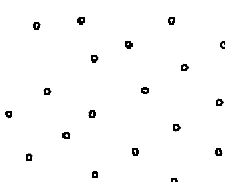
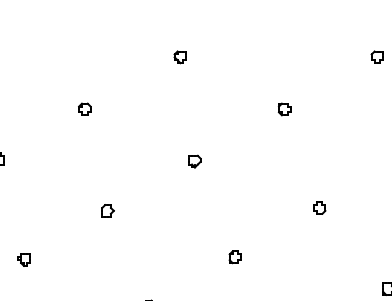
part: (36, 25) -> (84, 108), moved
part: (94, 58) -> (194, 160), moved
part: (91, 113) -> (233, 255), moved

